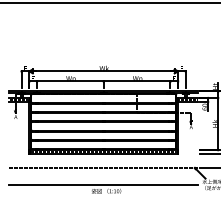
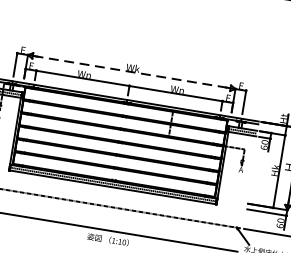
line: (104, 71) -> (132, 72), solid -> dashed

